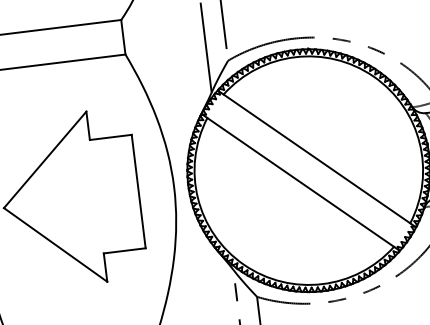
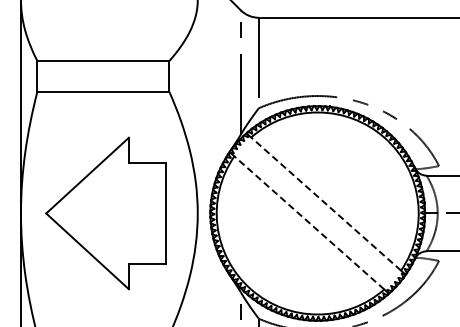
line: (316, 158) -> (325, 203), solid -> dashed
line: (299, 182) -> (308, 222), solid -> dashed

